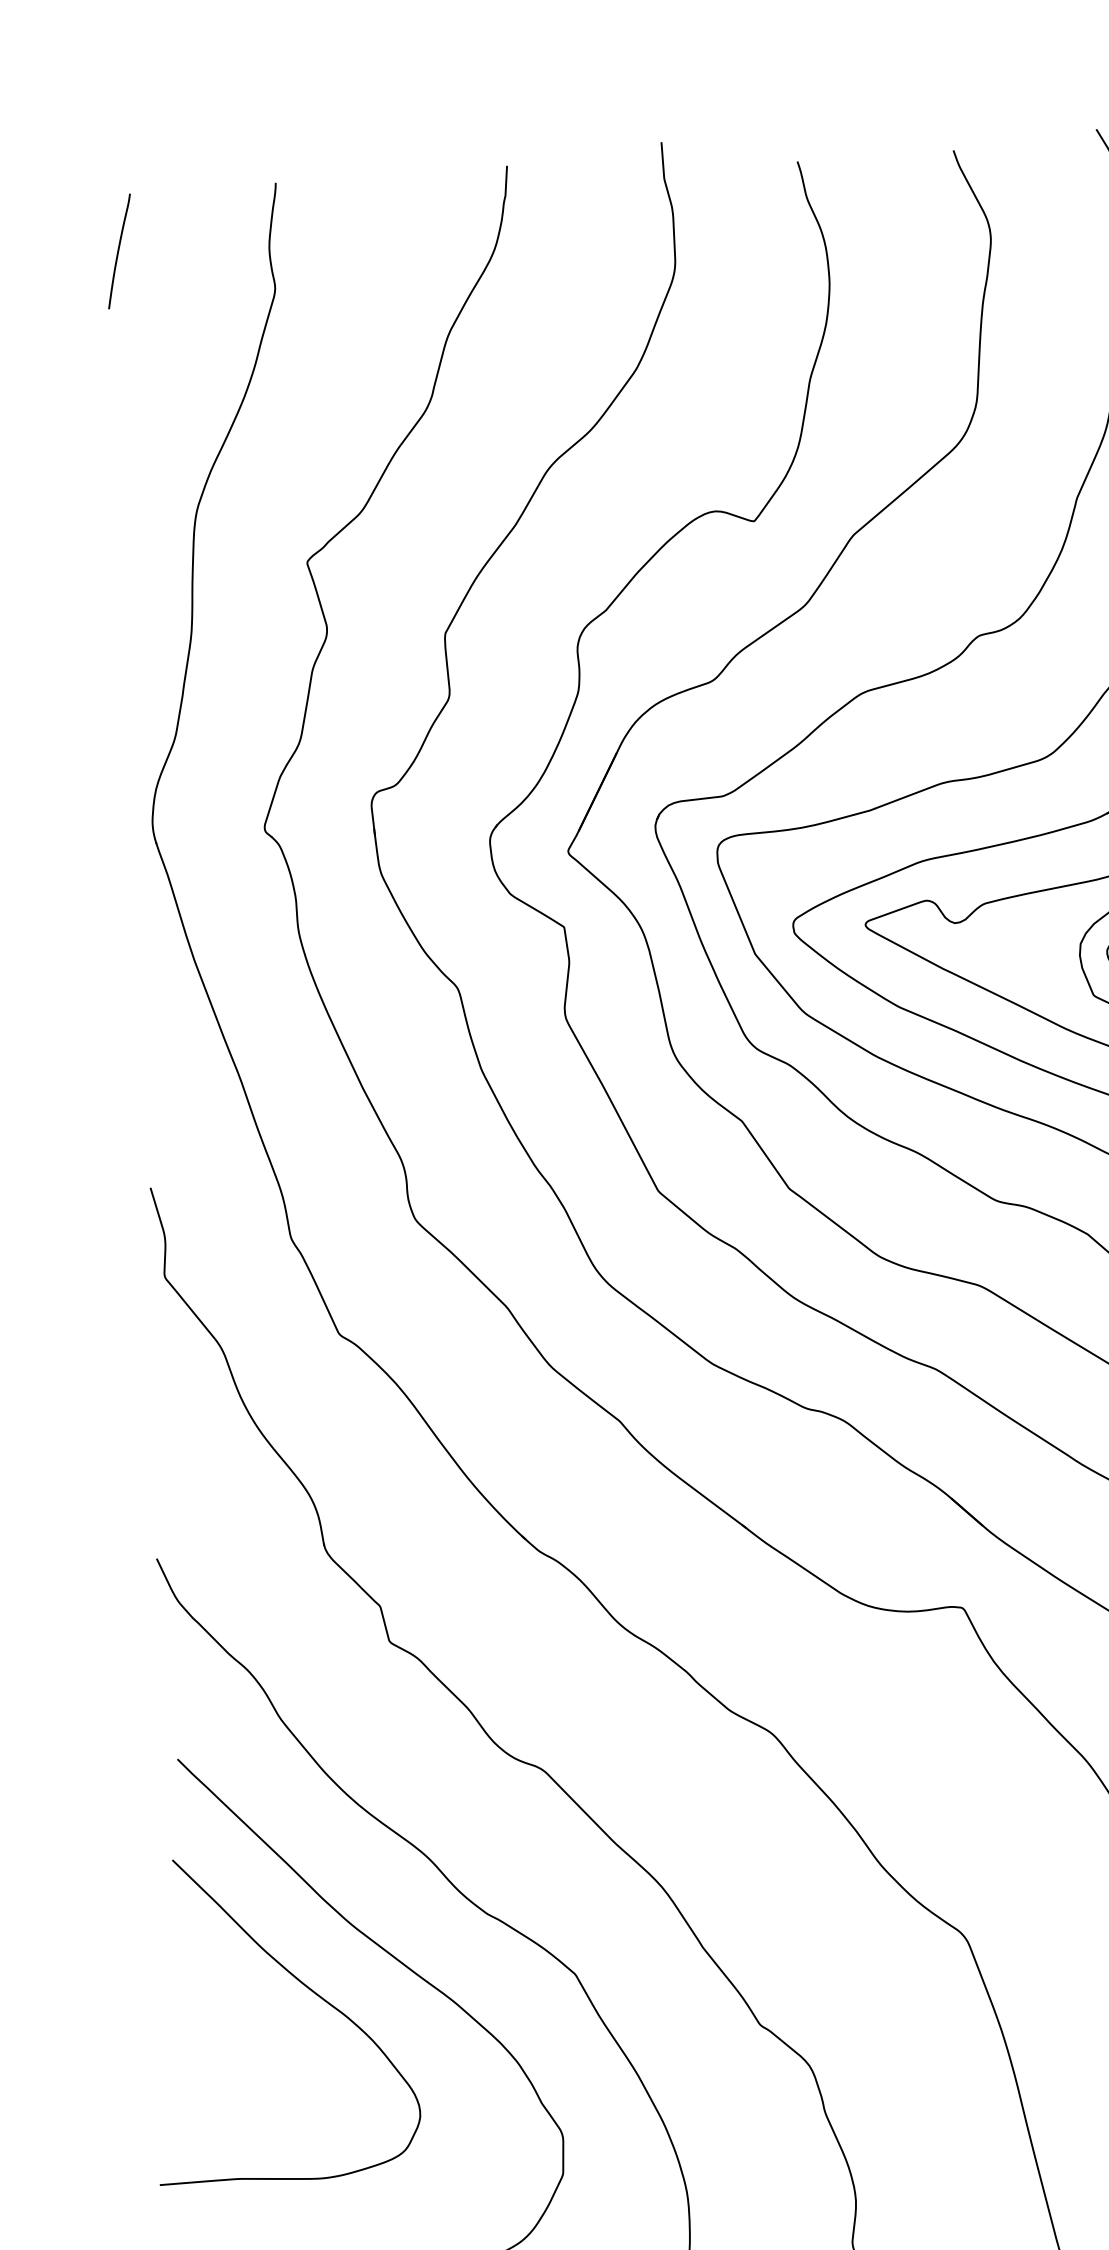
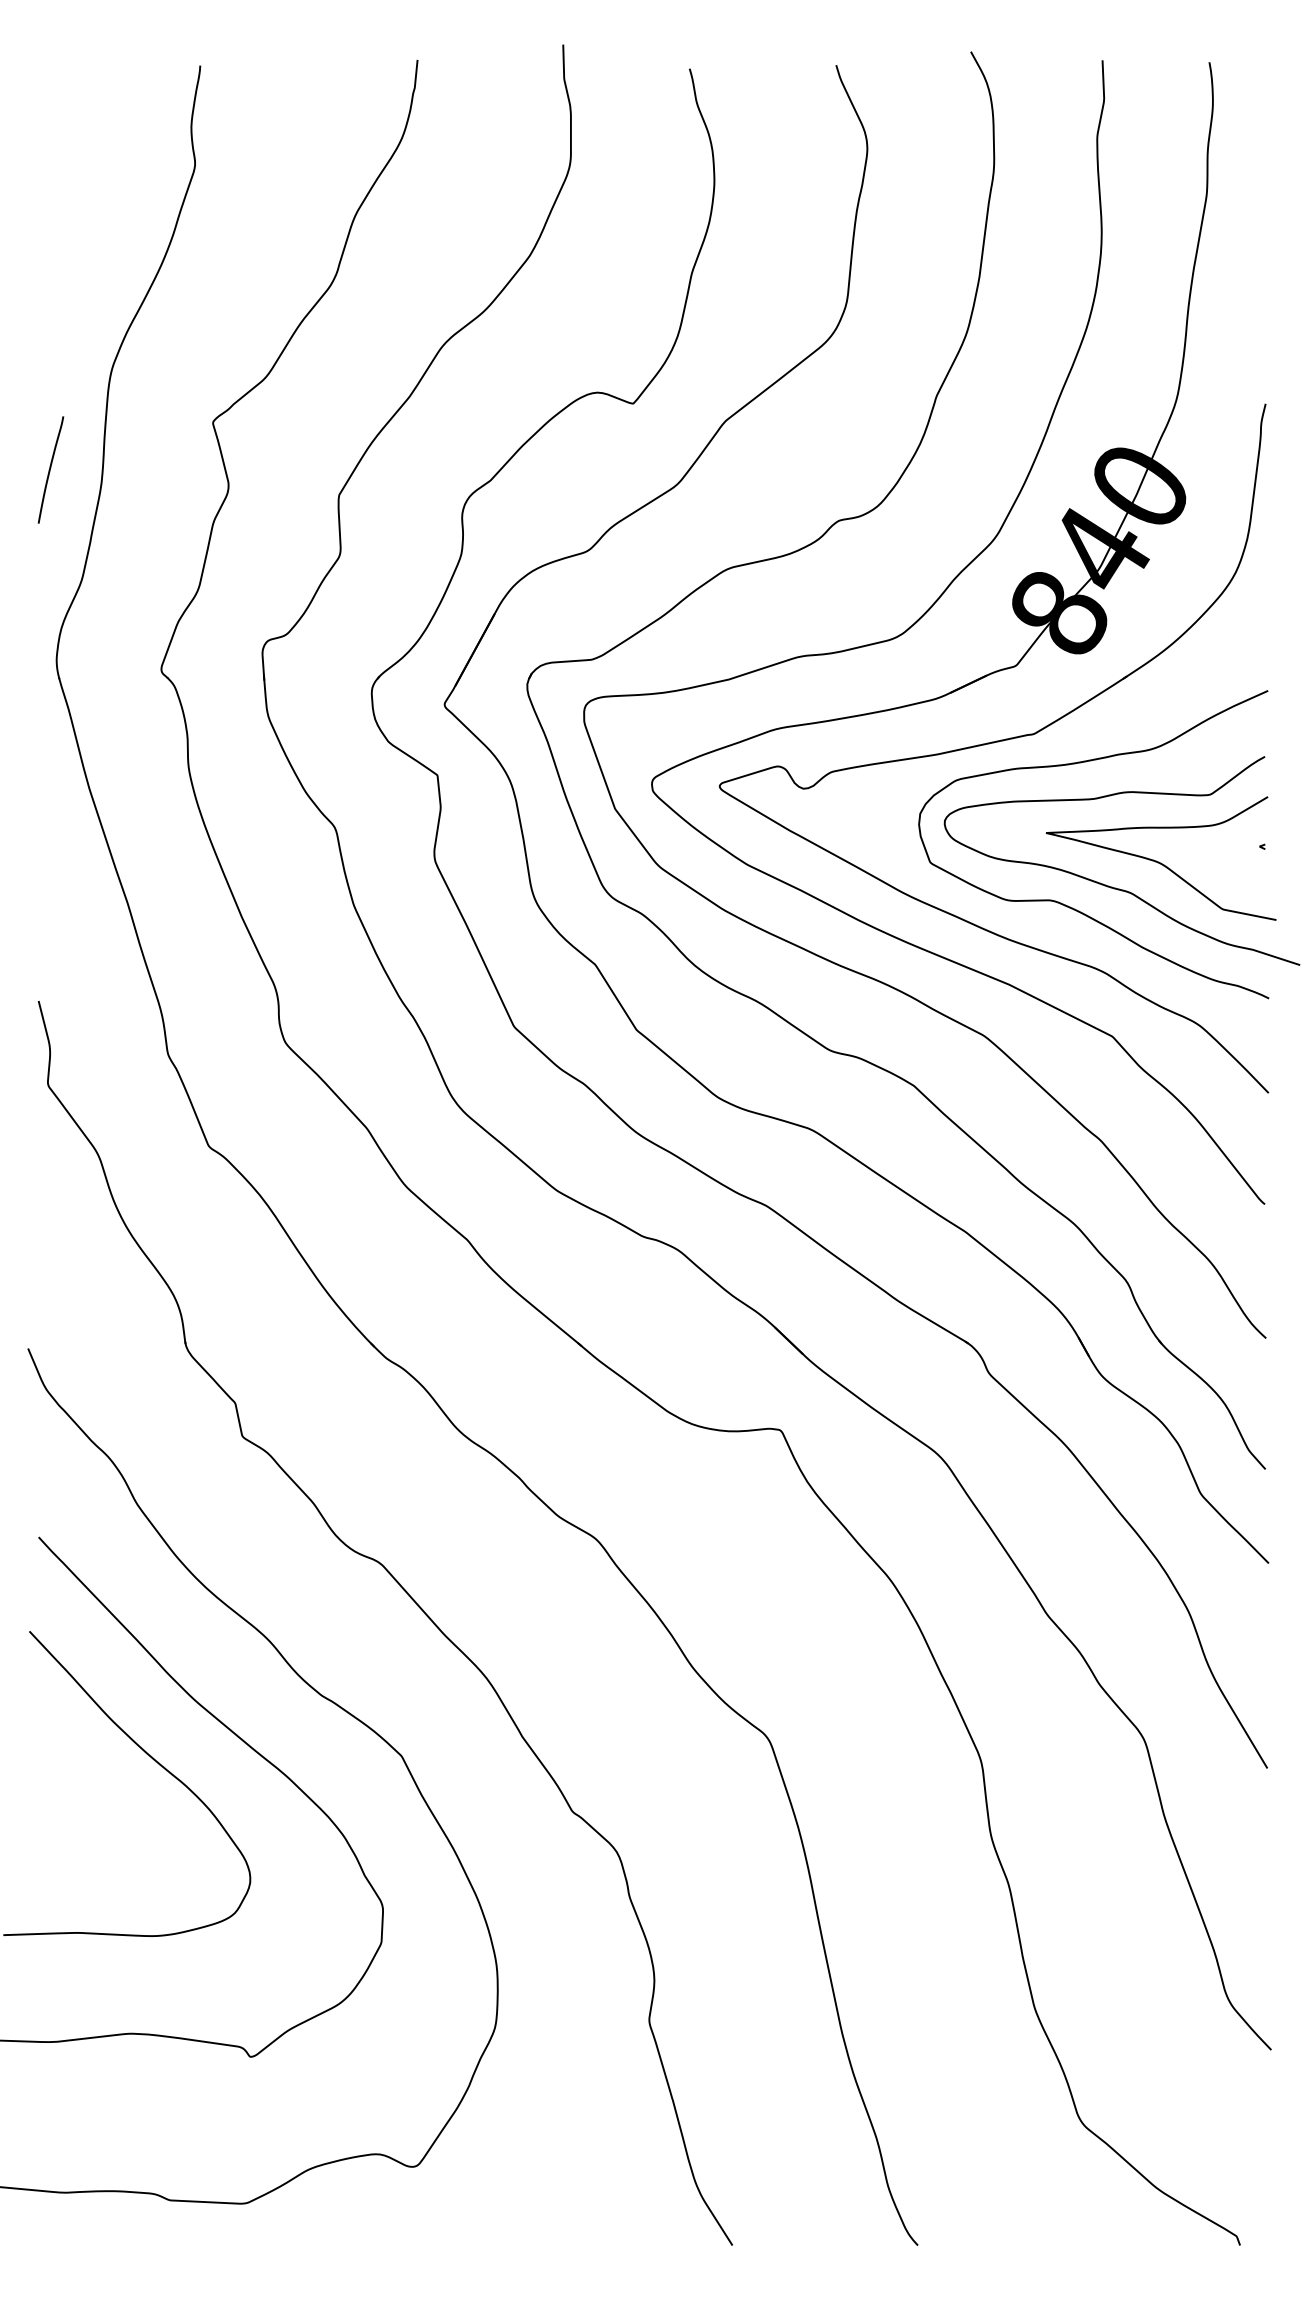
curve: (118, 250) -> (50, 469), moved

